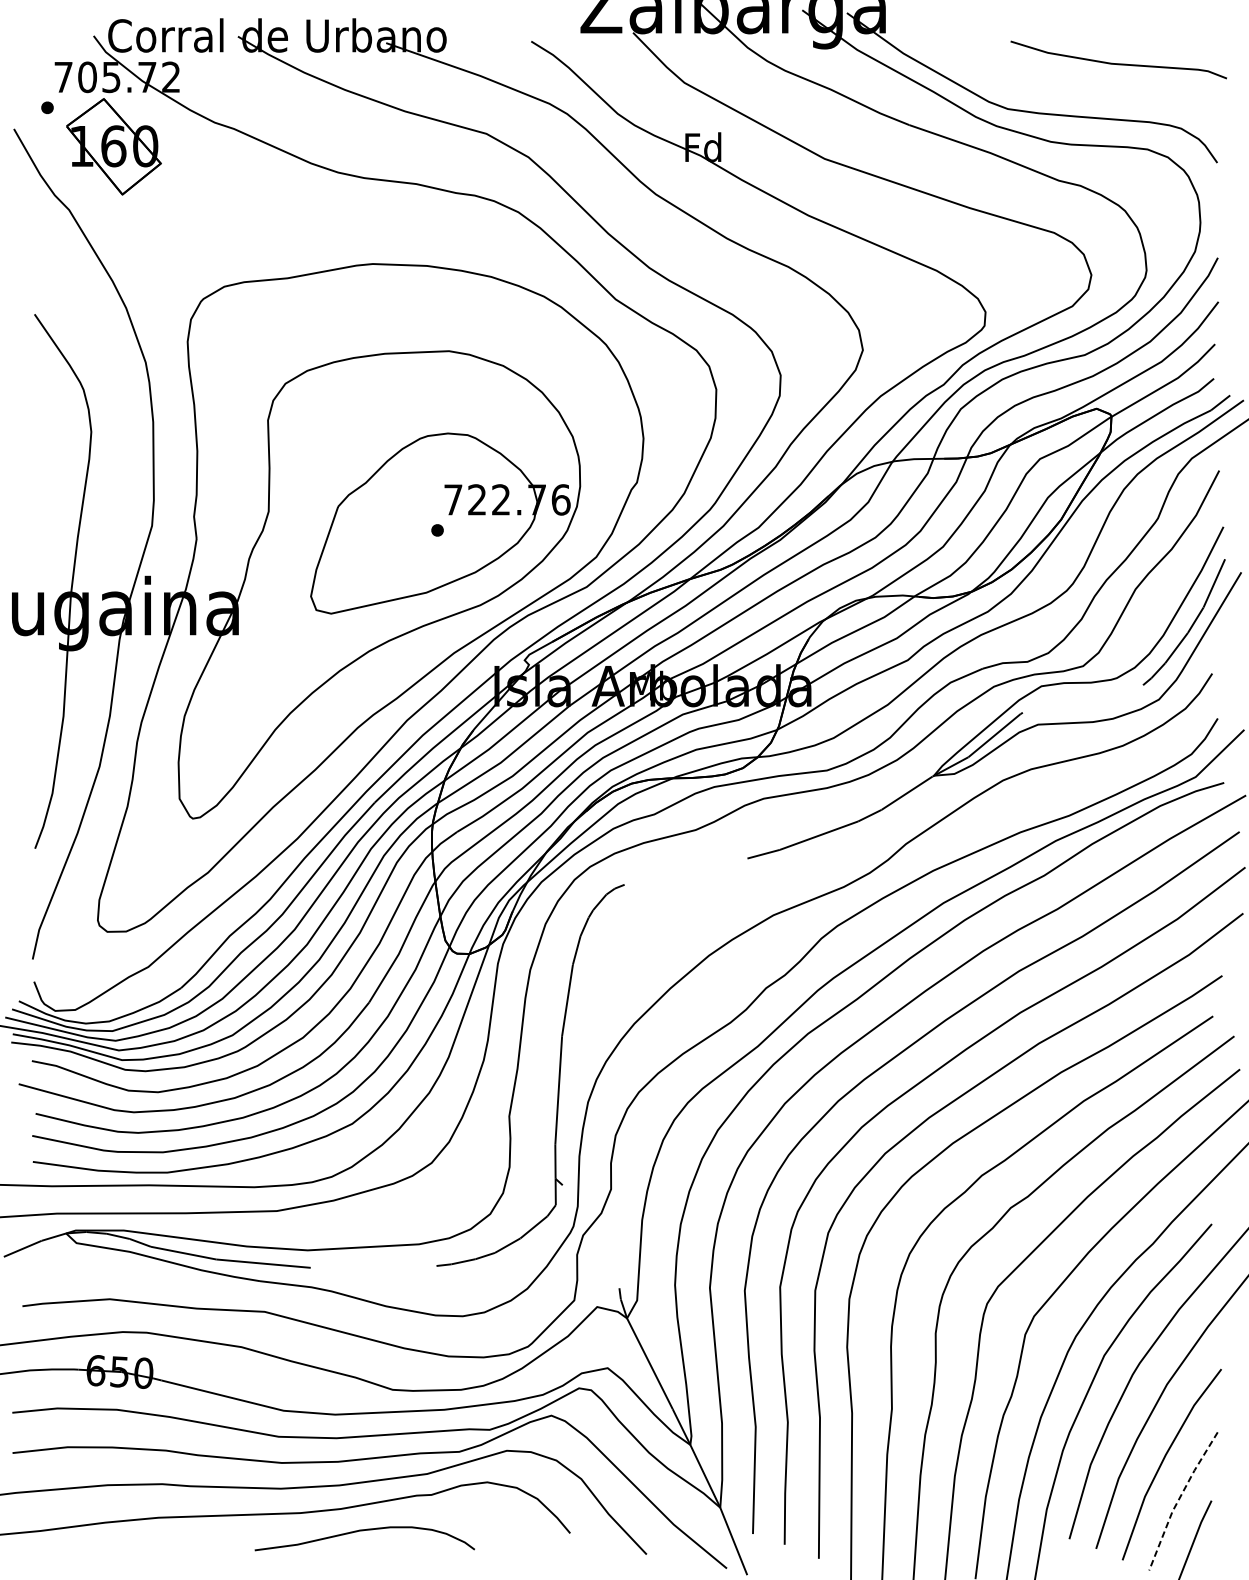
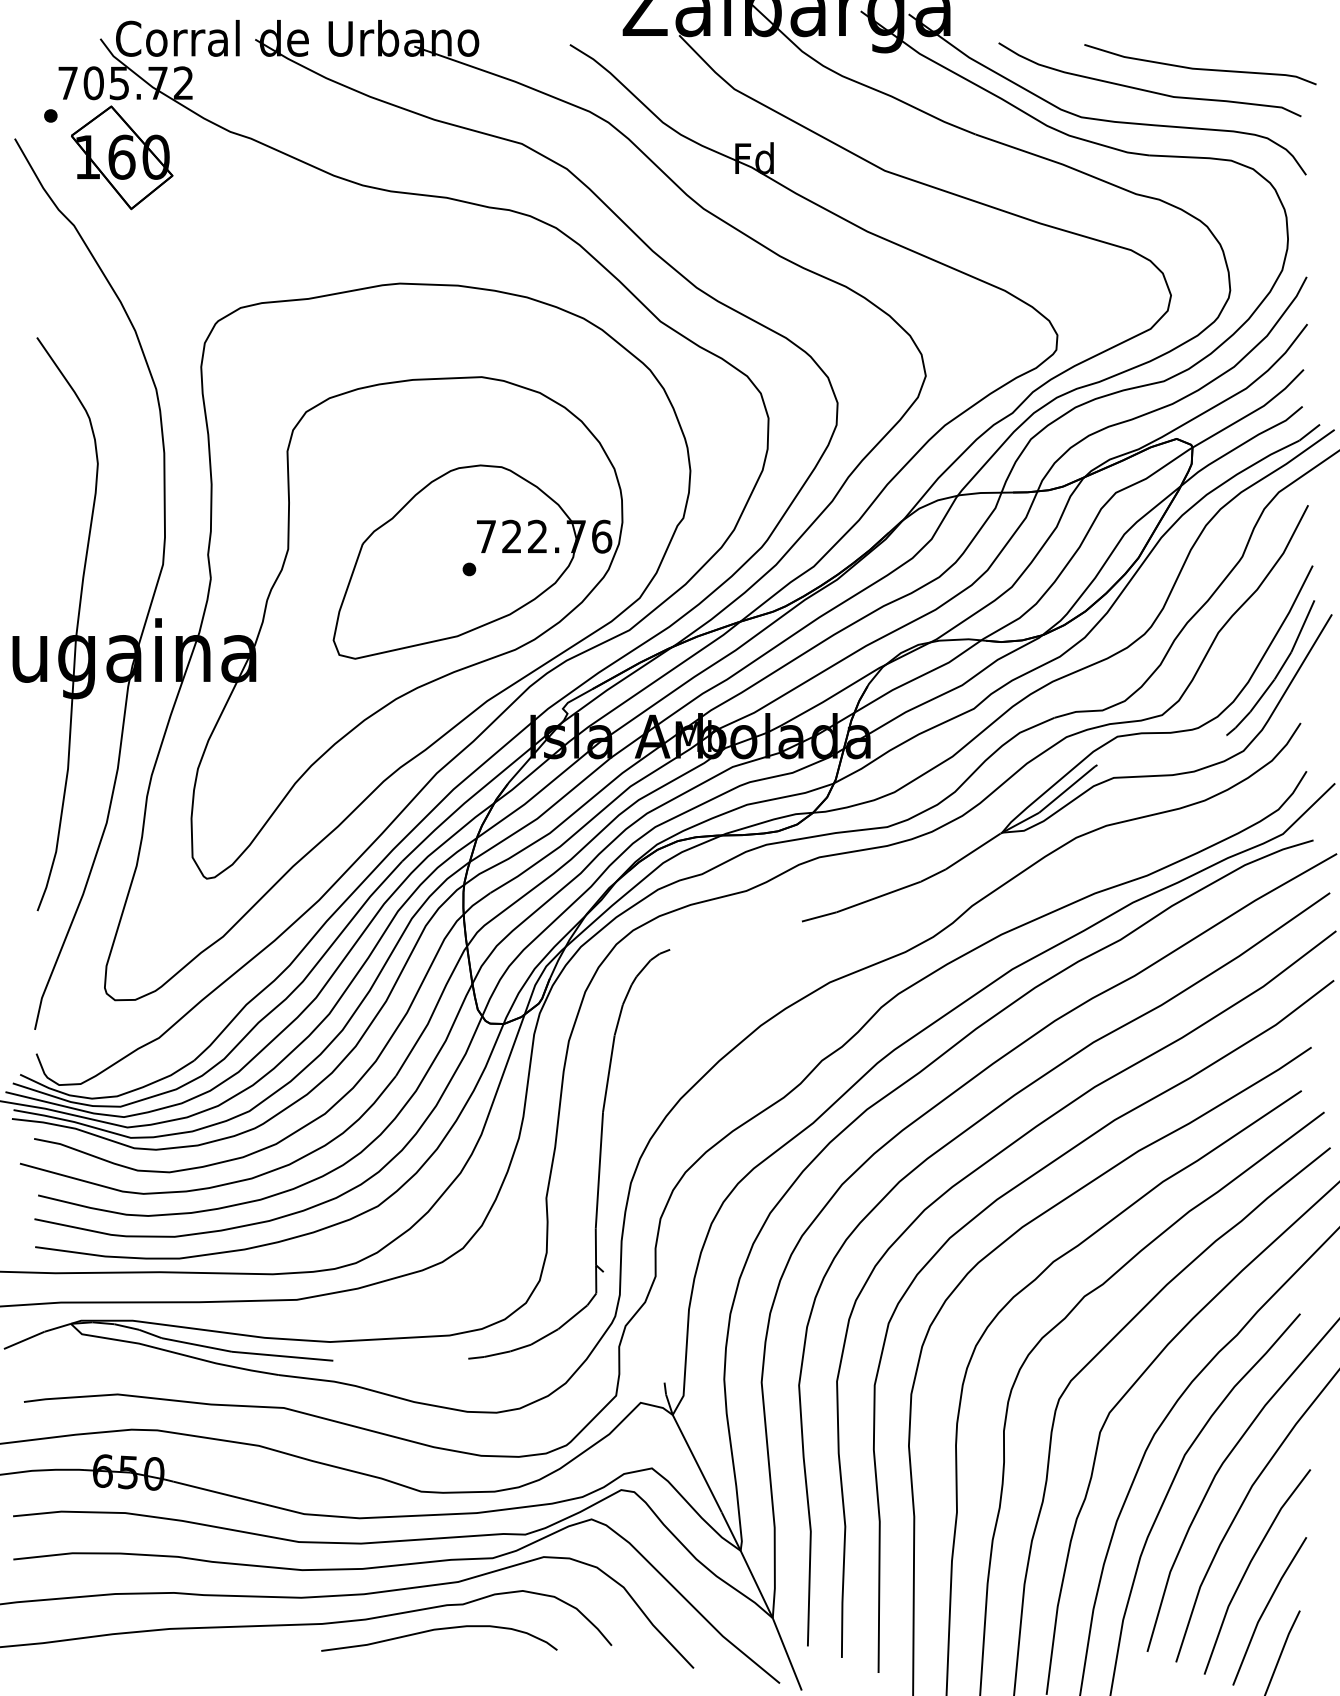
curve: (1068, 83) -> (1146, 89), added
line: (1179, 1499) -> (1265, 1609), dashed -> solid
curve: (364, 1531) -> (438, 1630), moved

